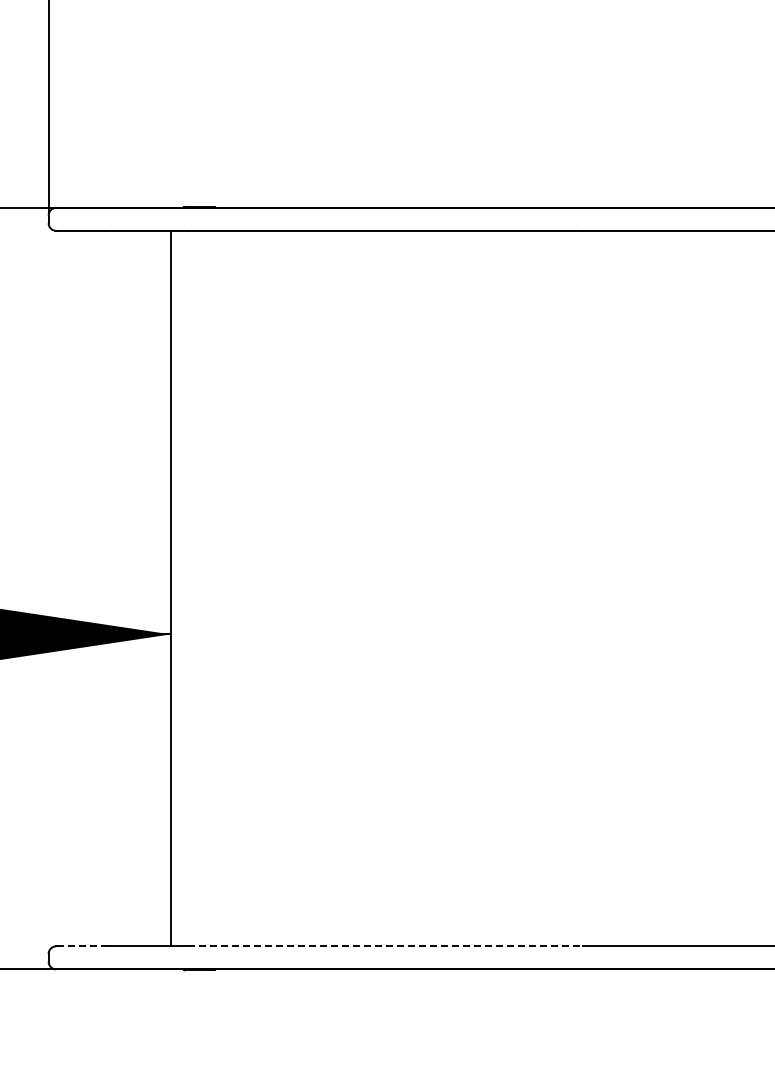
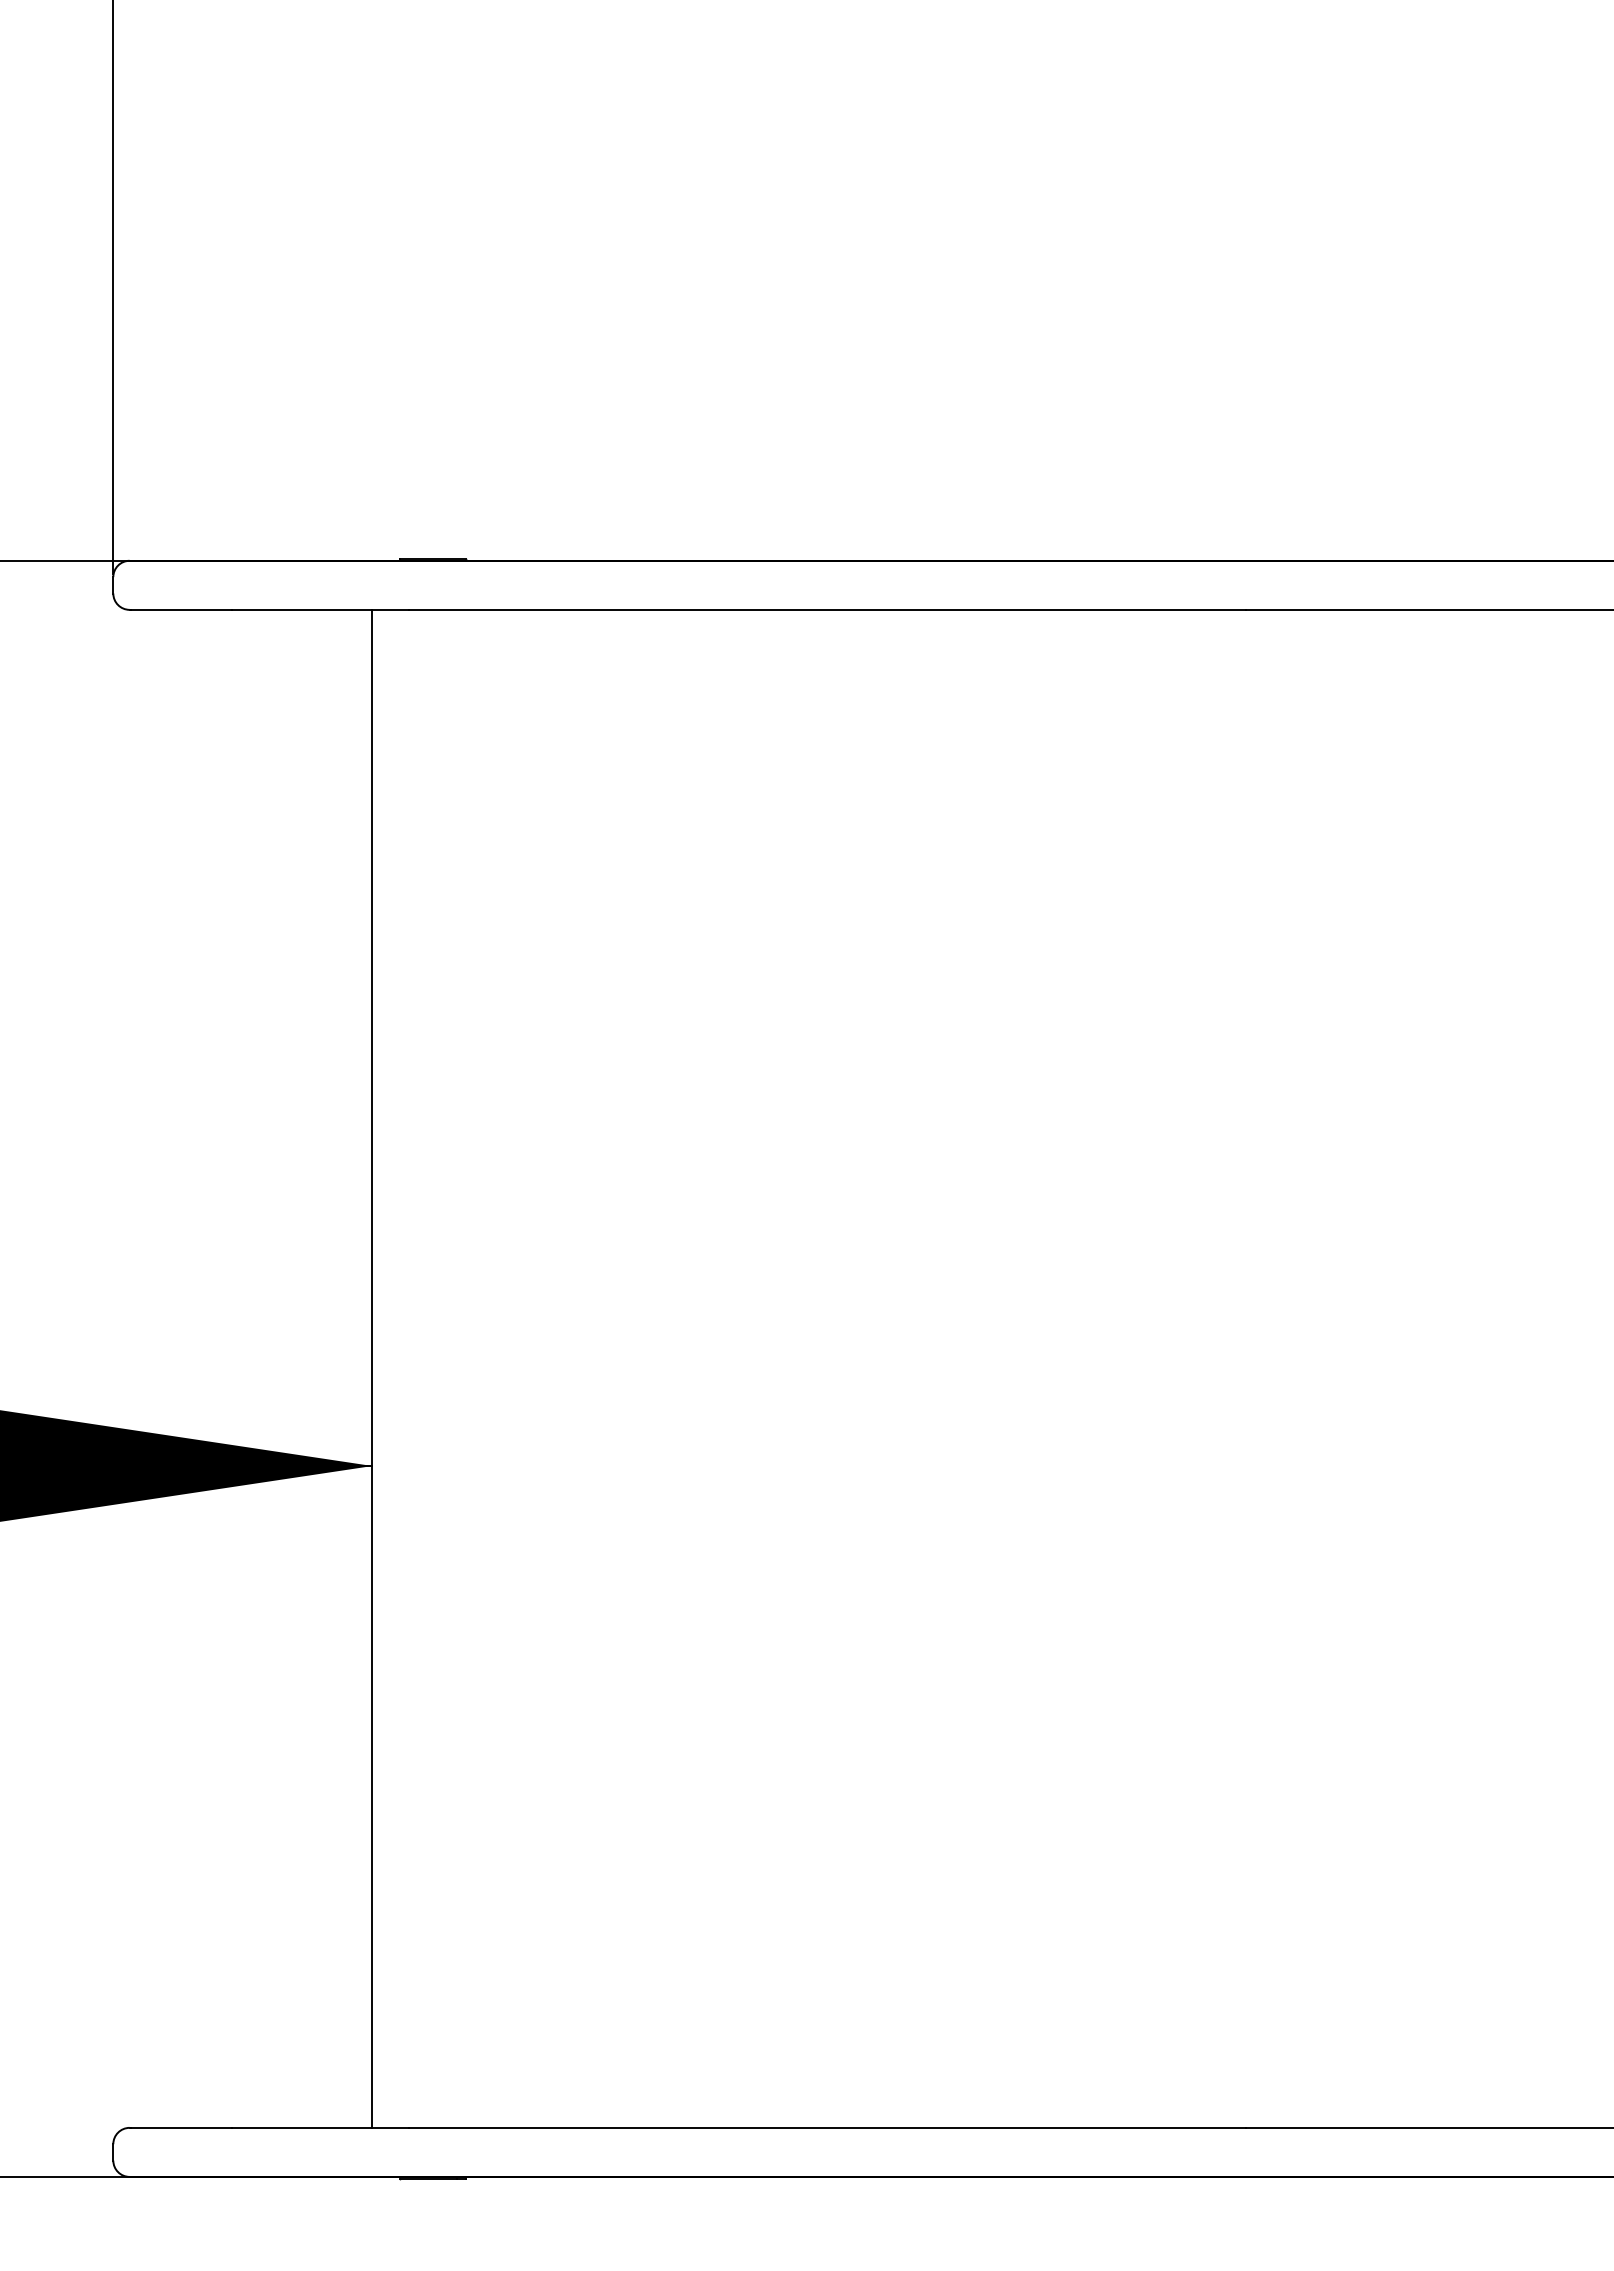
line: (80, 946) -> (180, 2128), dashed -> solid
line: (385, 946) -> (828, 2128), dashed -> solid

